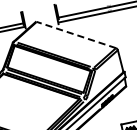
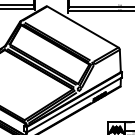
line: (75, 34) -> (82, 26), dashed -> solid

